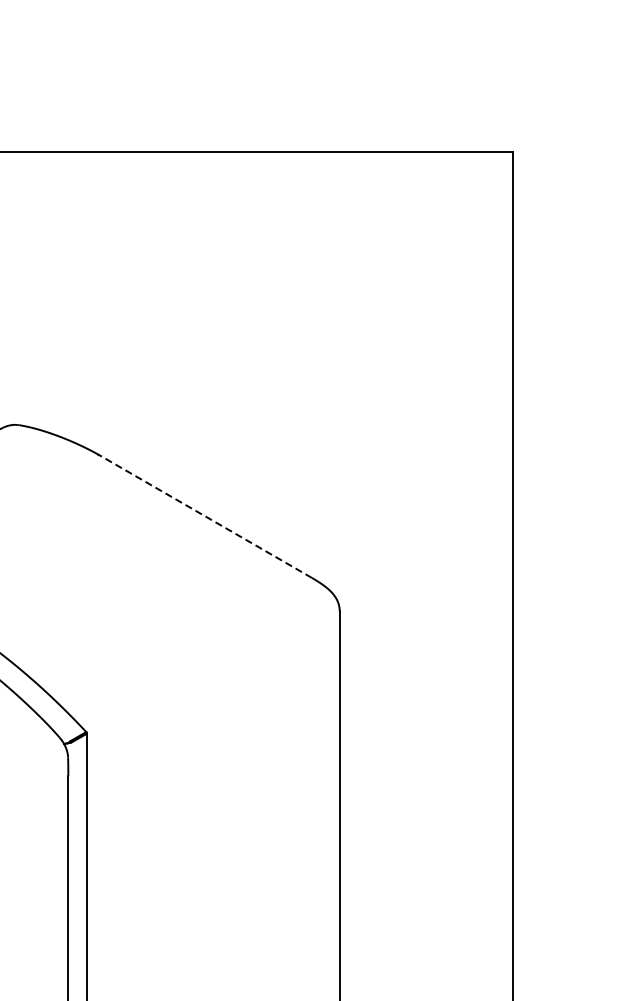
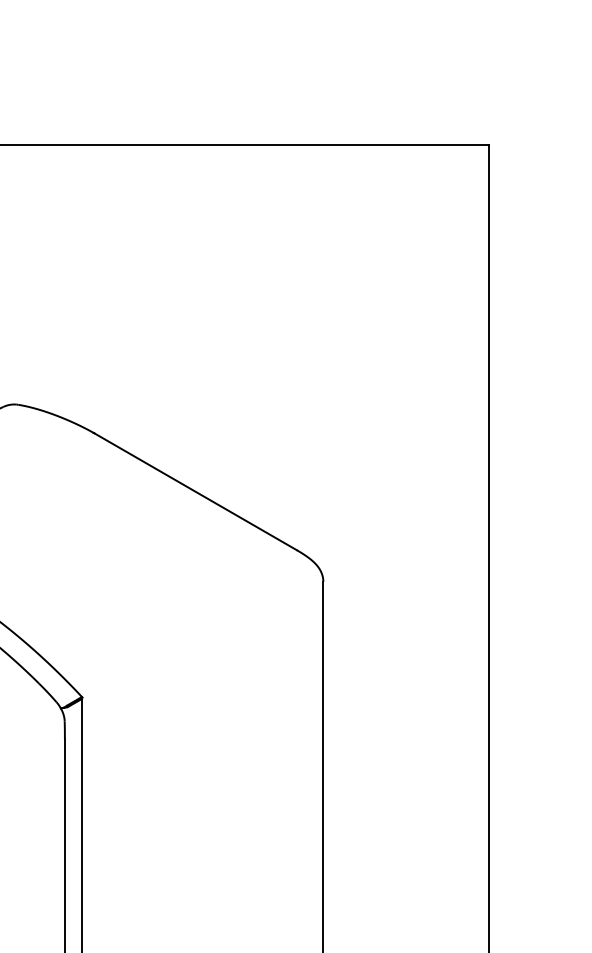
line: (205, 516) -> (195, 491), dashed -> solid

